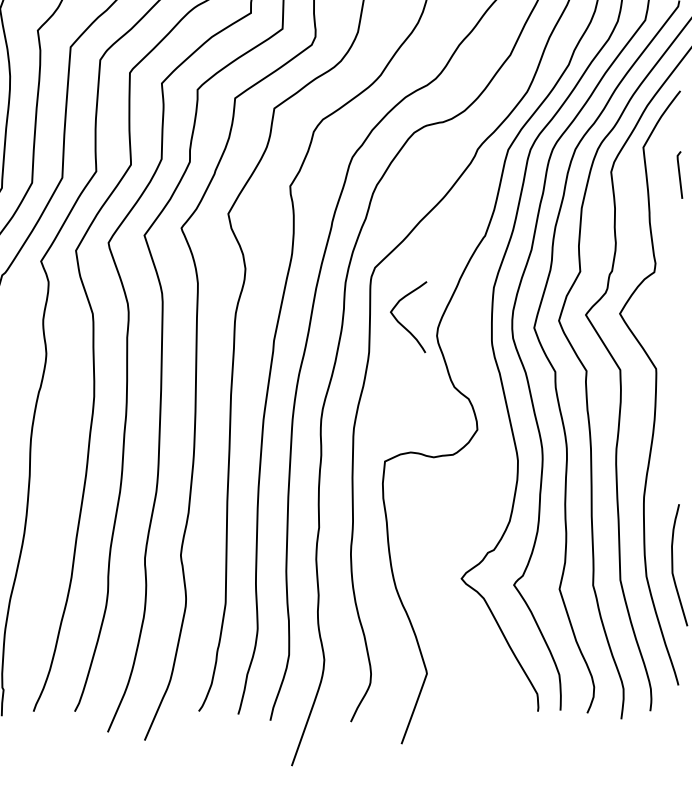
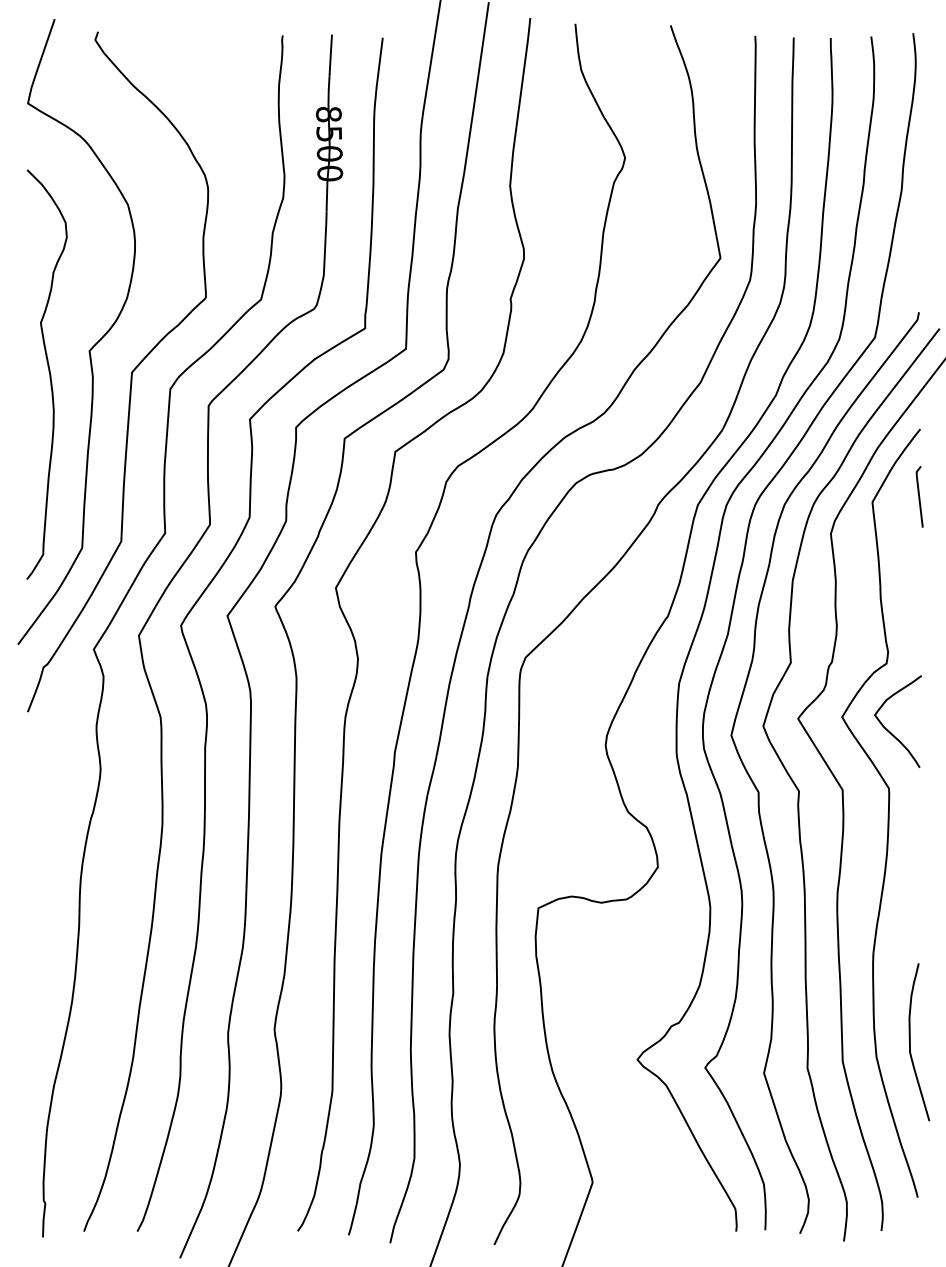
line: (679, 174) -> (919, 496), moved
curve: (401, 323) -> (888, 729), moved

